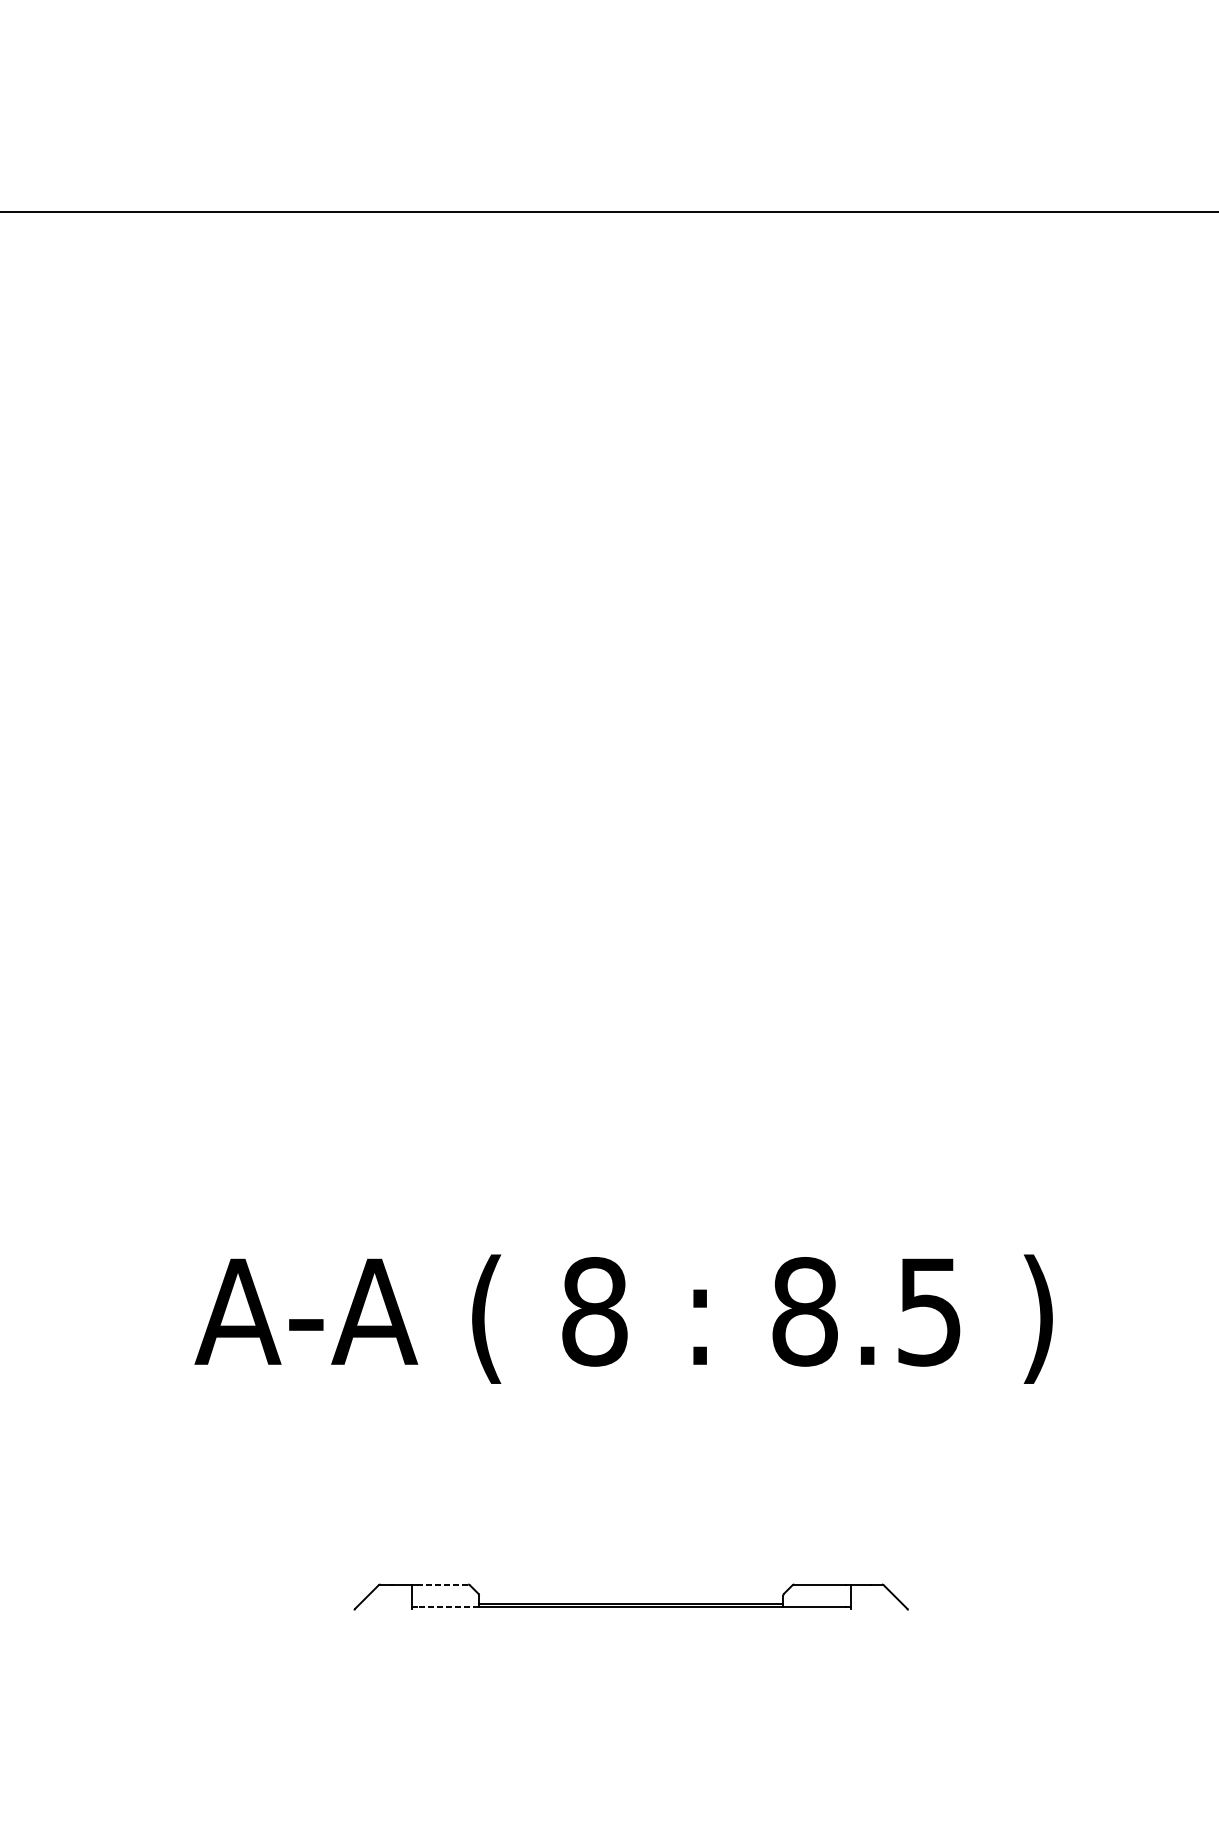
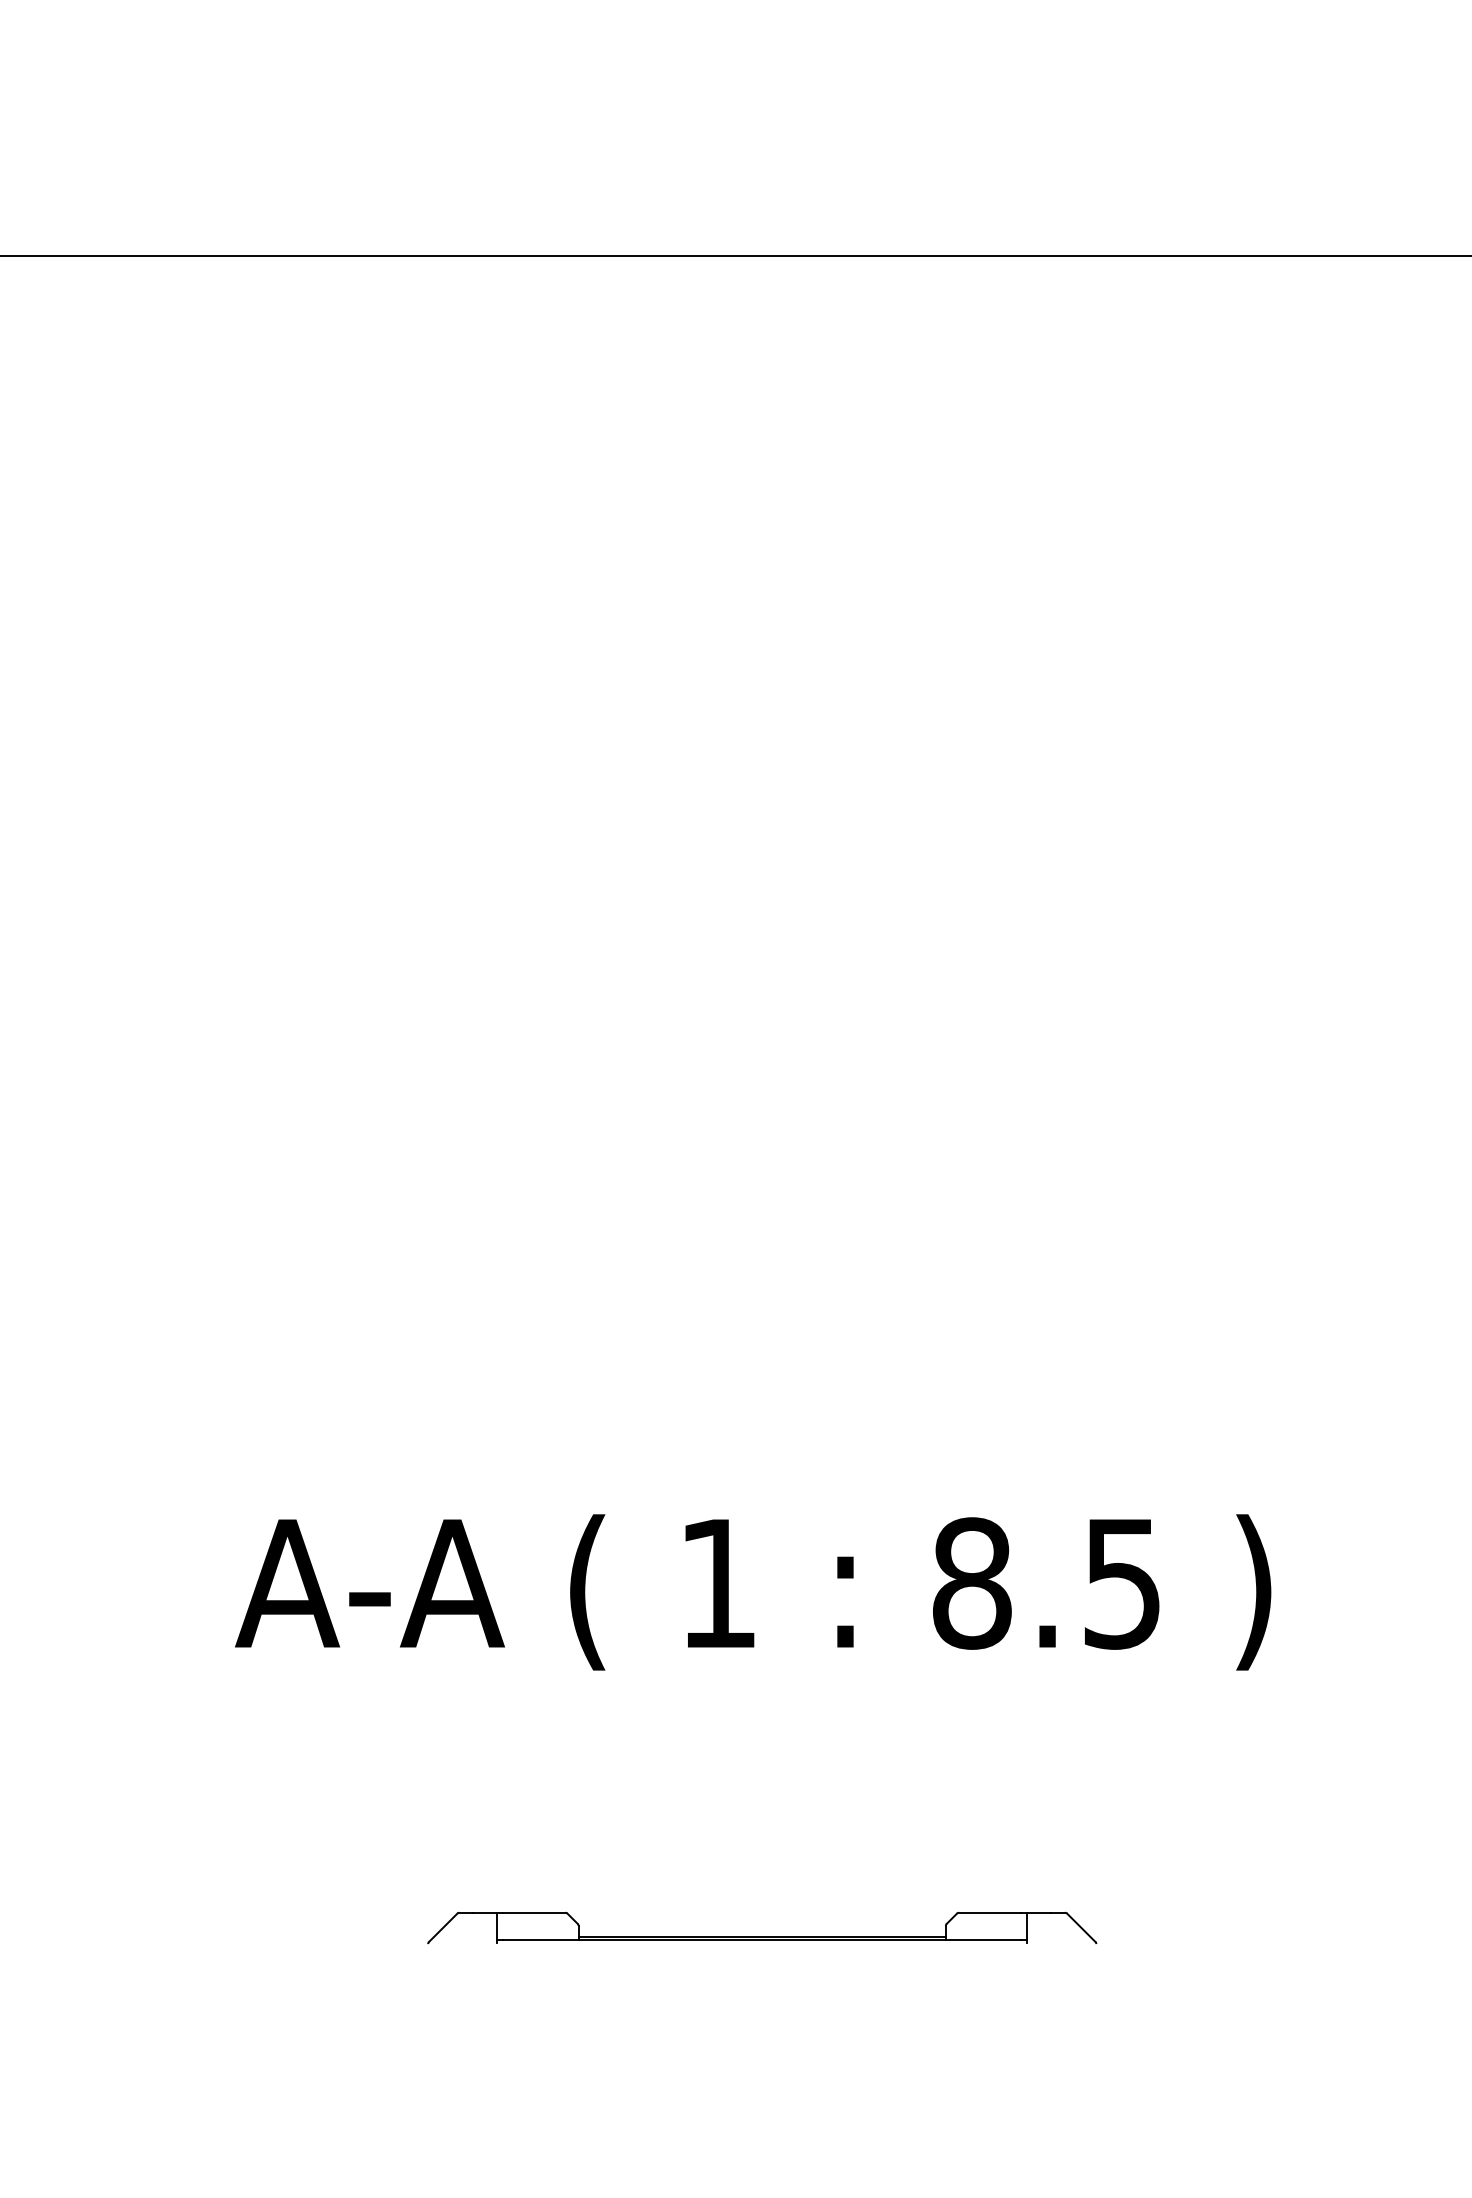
text: (595, 1311) -> (718, 1583), 8 -> 1
line: (442, 1584) -> (534, 1912), dashed -> solid
line: (448, 1606) -> (541, 1939), dashed -> solid

